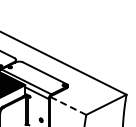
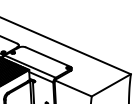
line: (67, 105) -> (72, 88), dashed -> solid

